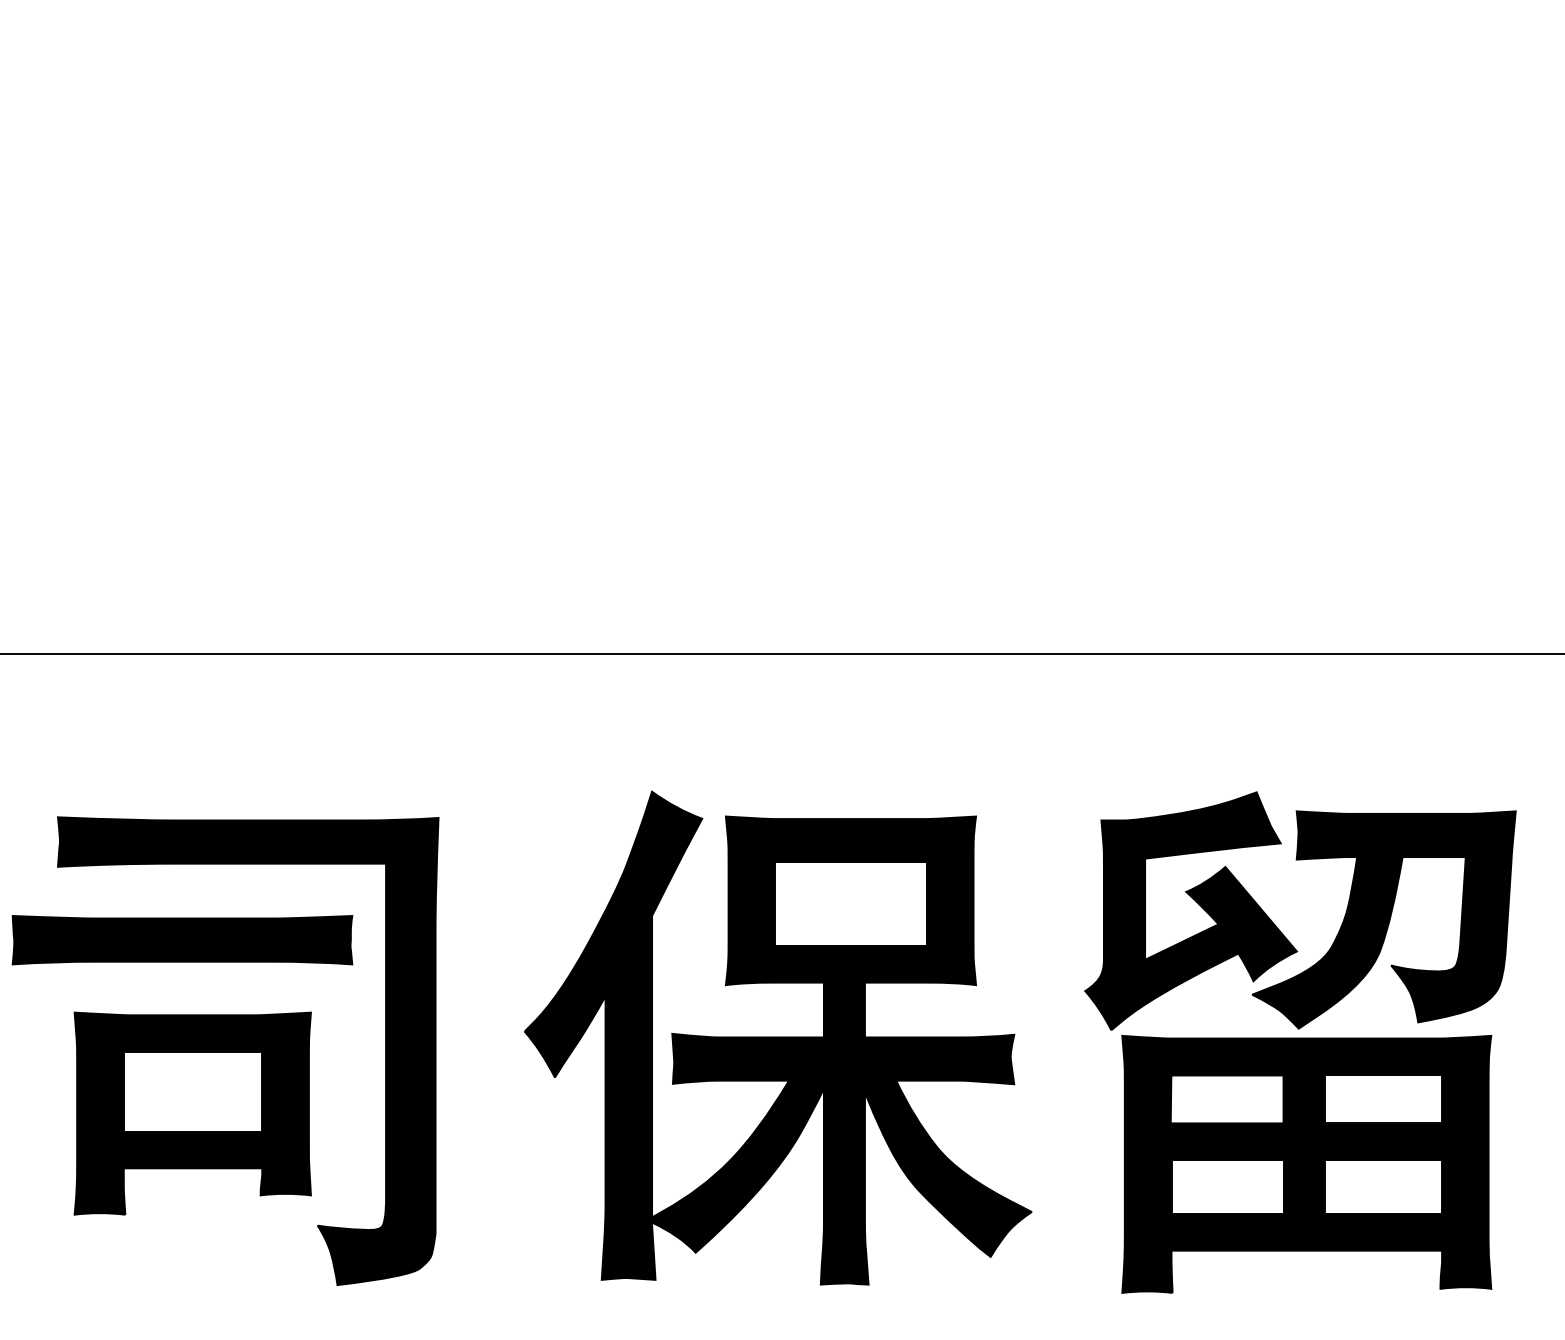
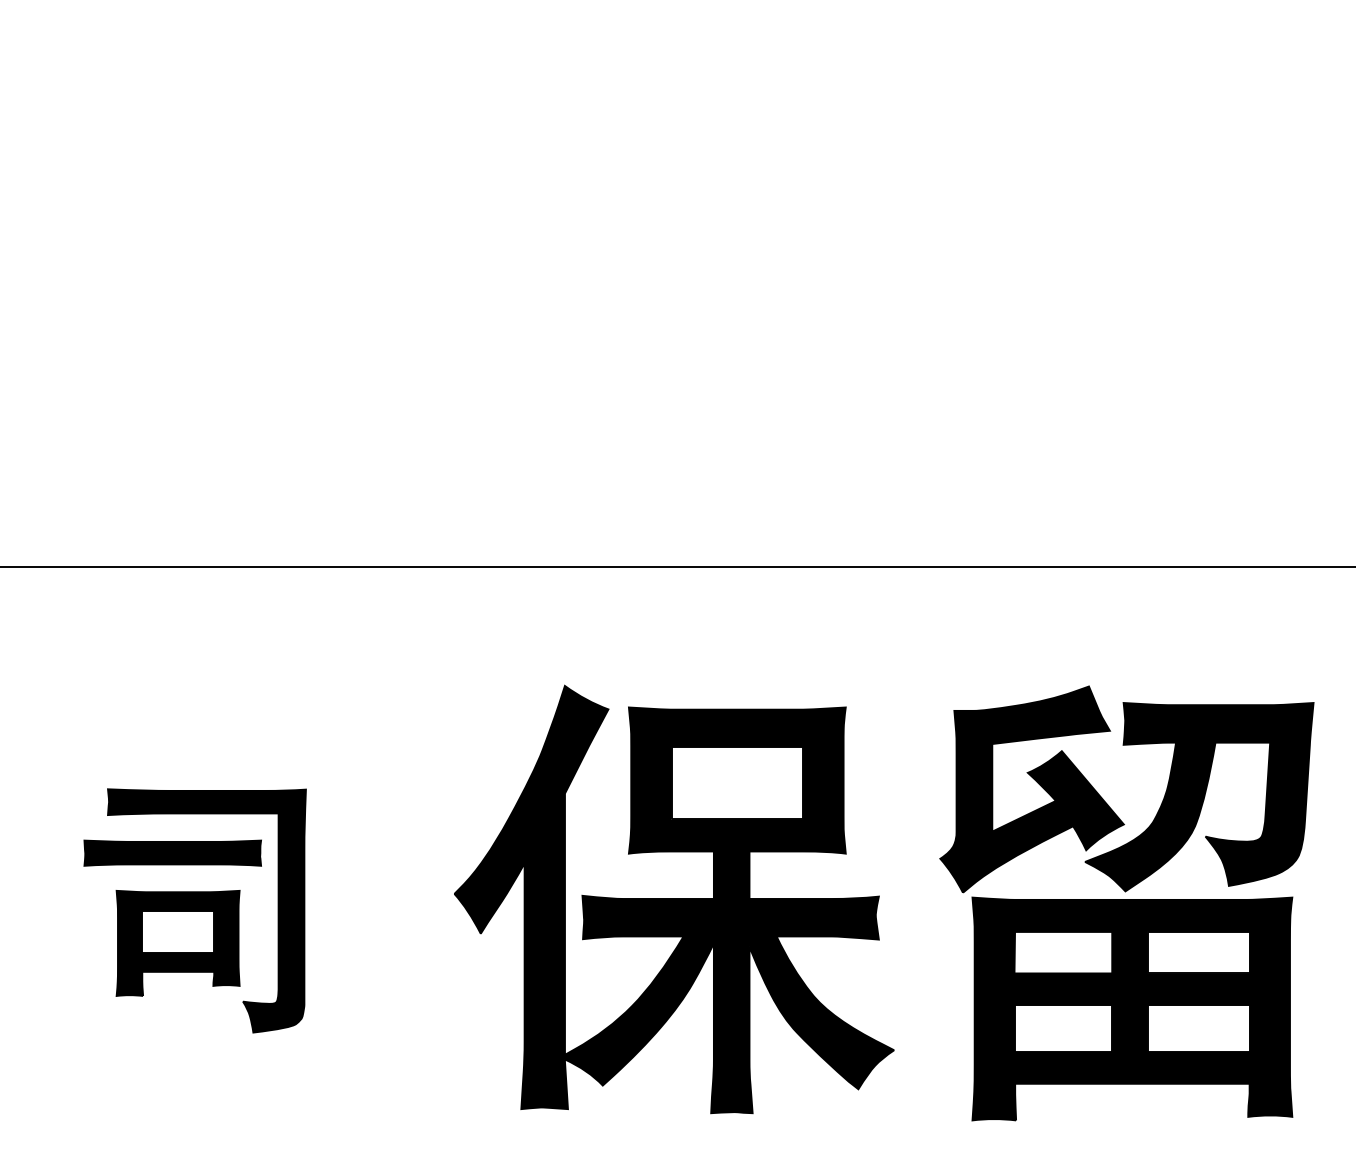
part: (224, 1050) -> (194, 910), size x0.6

